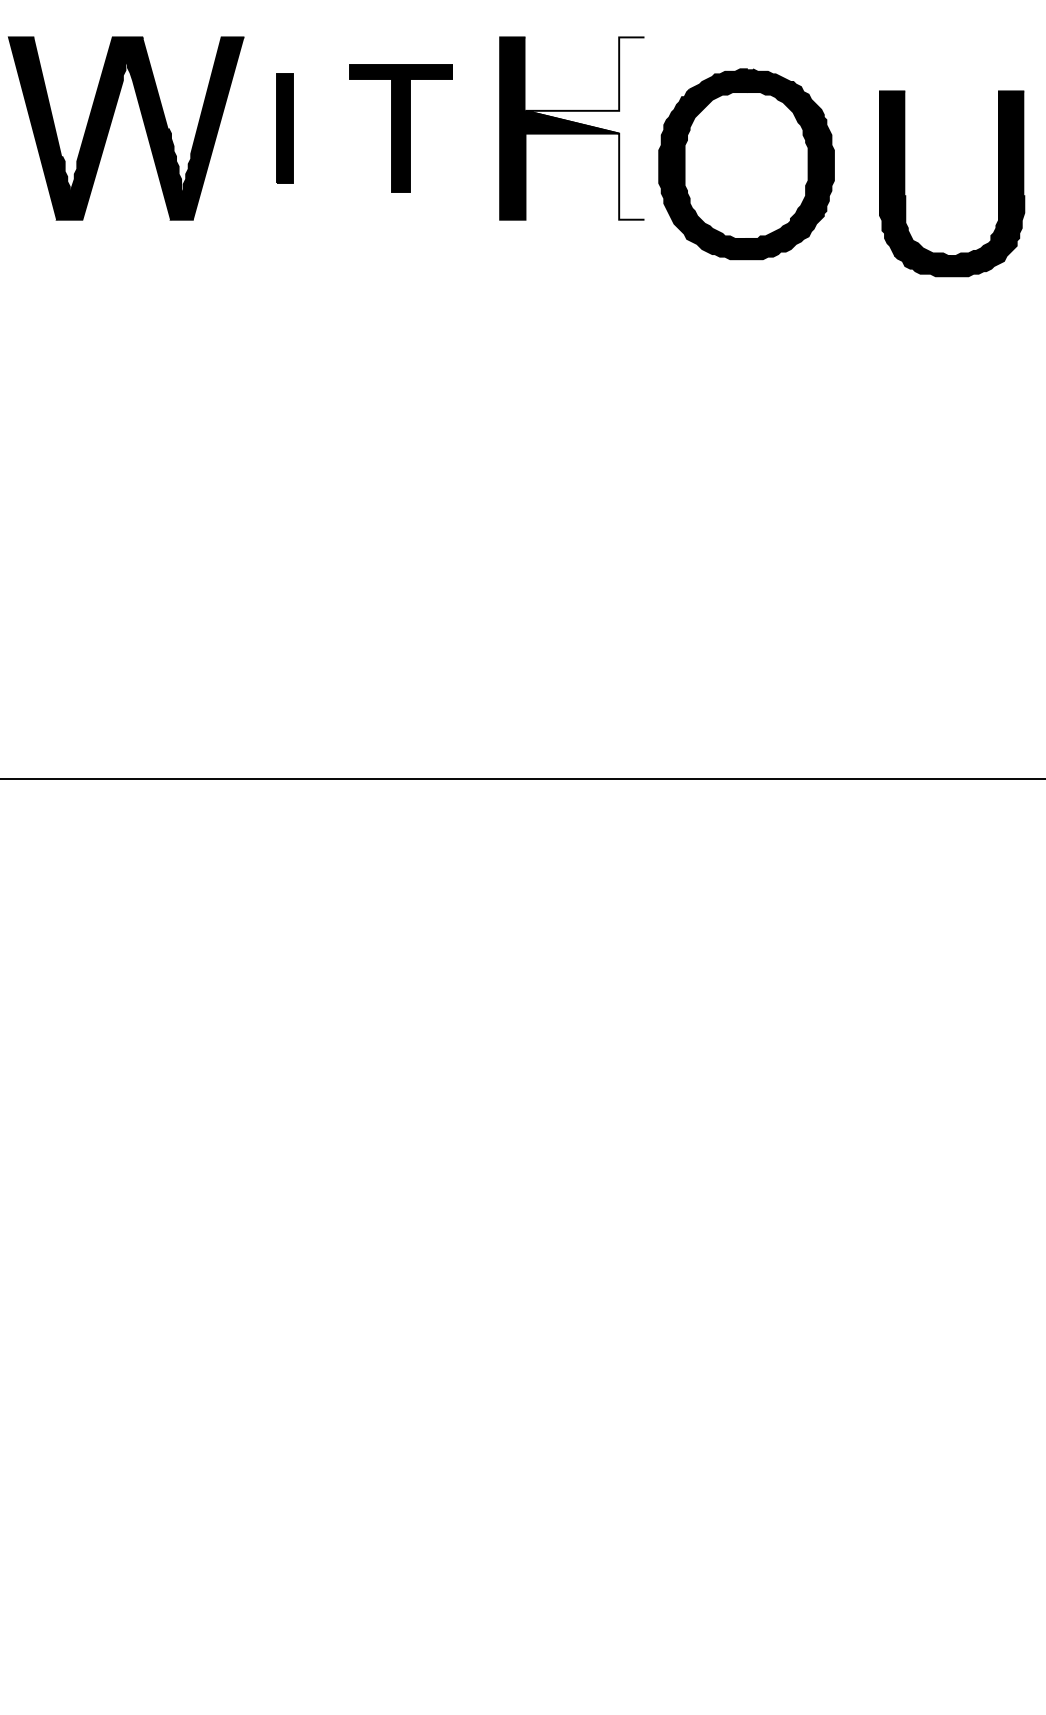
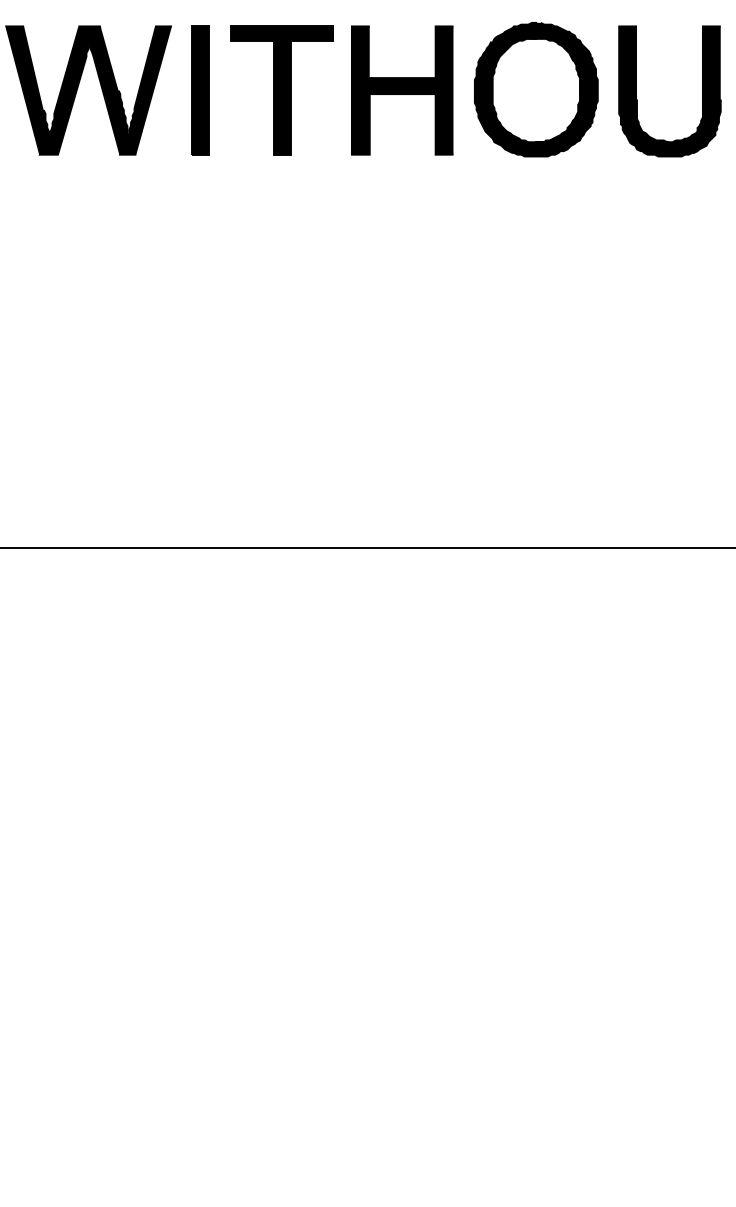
part: (284, 128) -> (200, 90), size x1.67
part: (400, 128) -> (281, 90), size x1.43
fill: (584, 128) -> (411, 90), added
part: (746, 164) -> (536, 89), moved
part: (905, 195) -> (637, 99), moved

